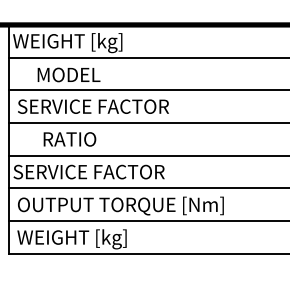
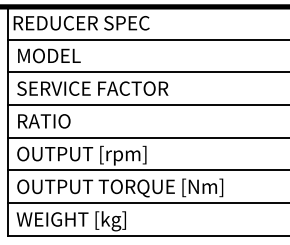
text: (81, 43) -> (80, 25), WEIGHT [kg] -> REDUCER SPEC
text: (68, 74) -> (48, 55), moved
text: (69, 139) -> (43, 121), moved
text: (88, 173) -> (87, 155), SERVICE FACTOR -> OUTPUT [rpm]

